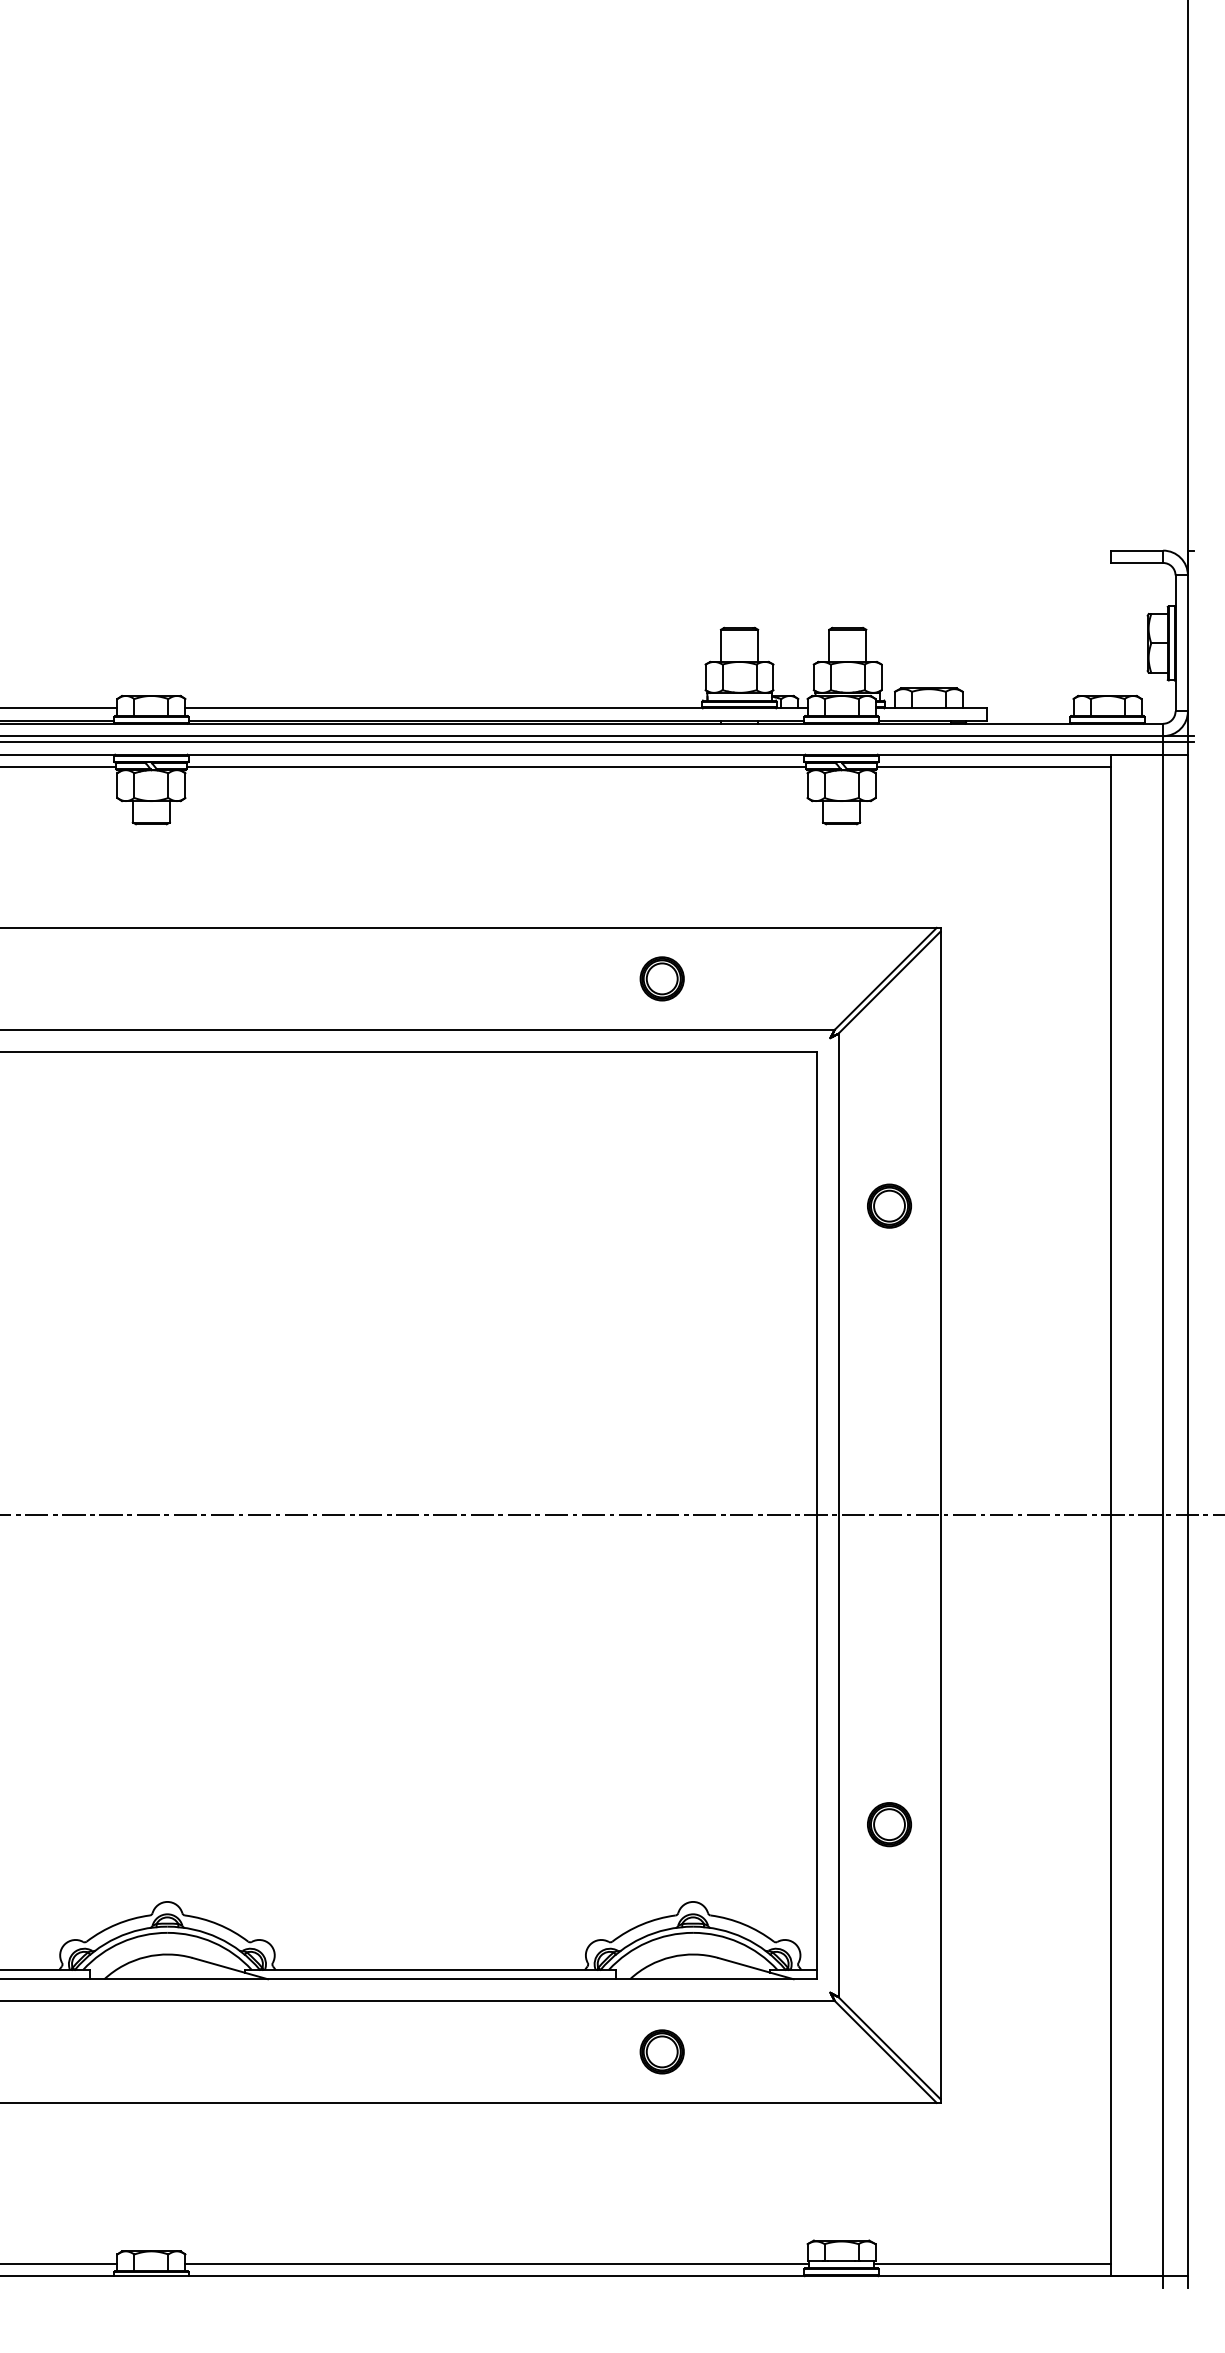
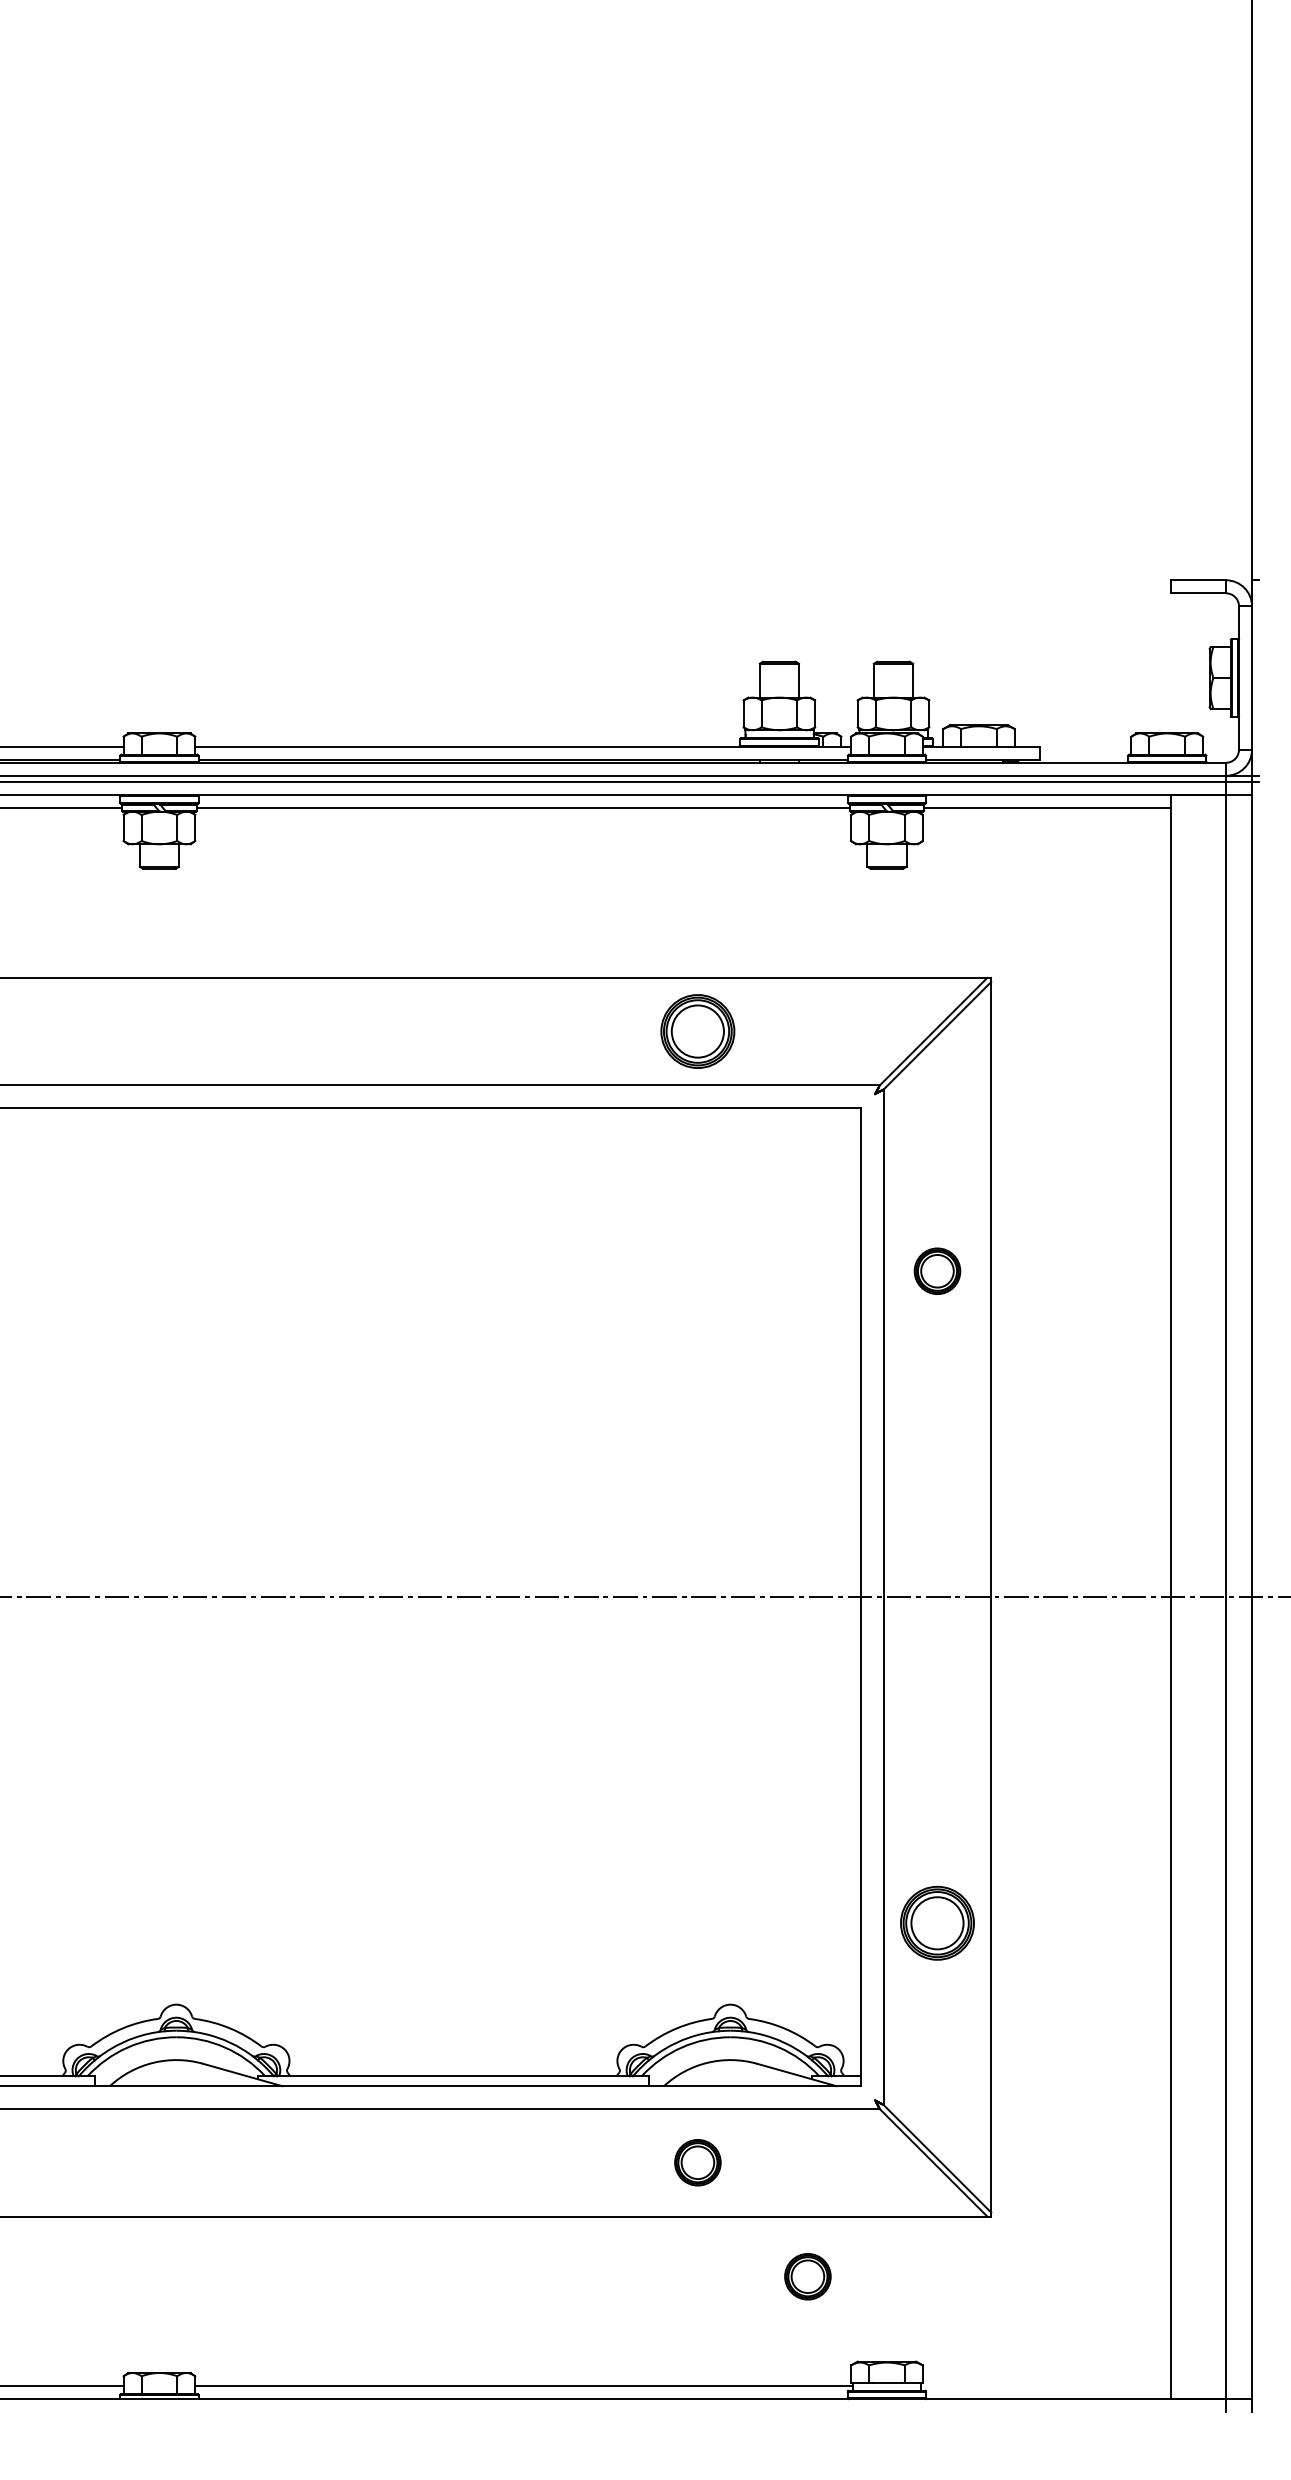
part: (661, 978) -> (697, 1031), size x1.6
part: (889, 1823) -> (937, 1922), size x1.6
part: (766, 2159) -> (807, 2276), added
line: (991, 2264) -> (1045, 2386), removed

